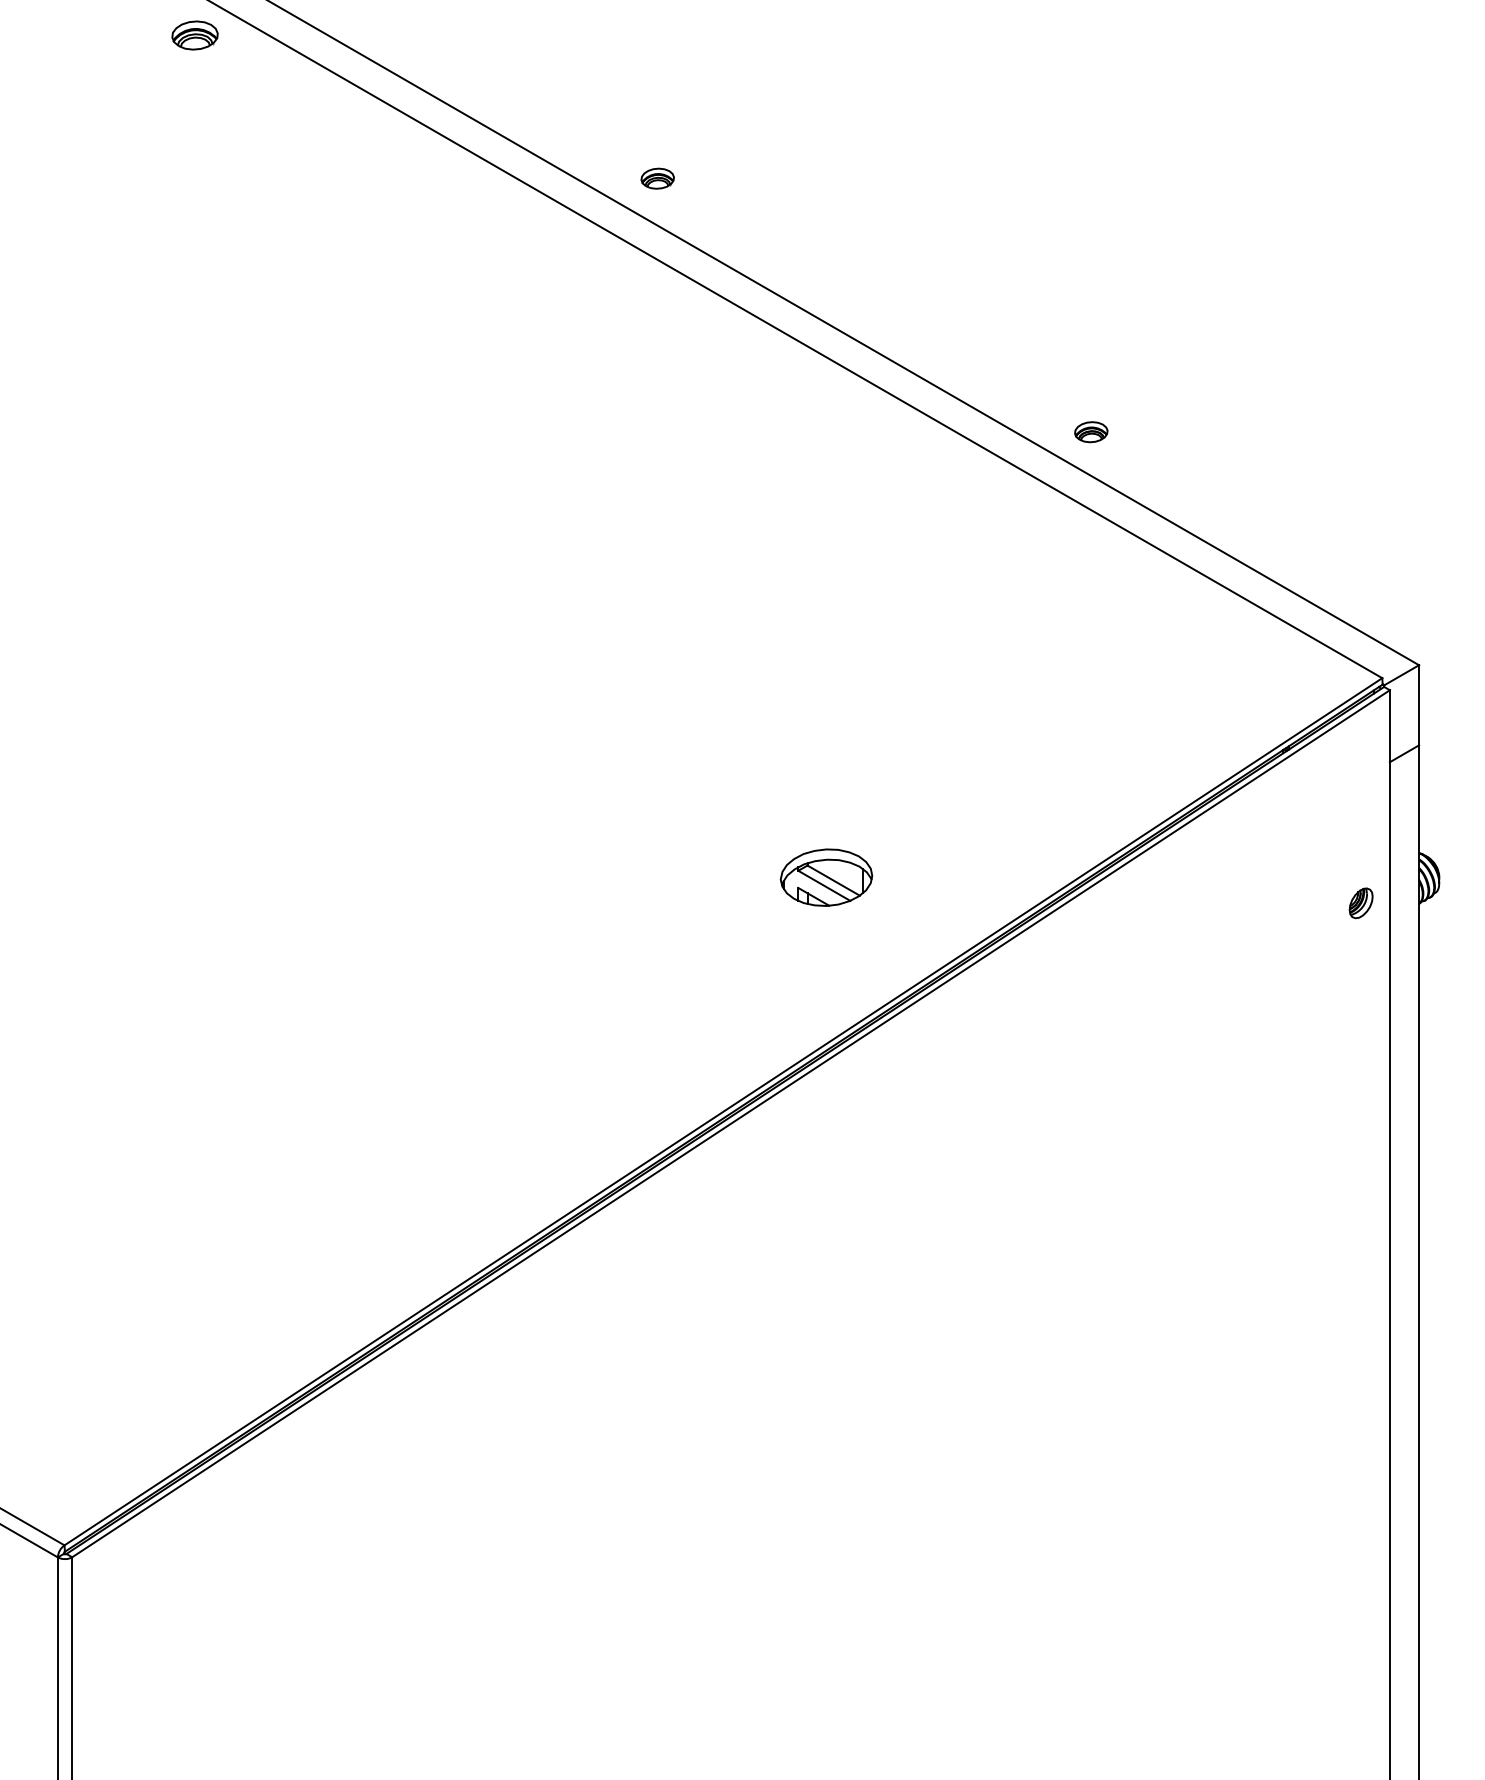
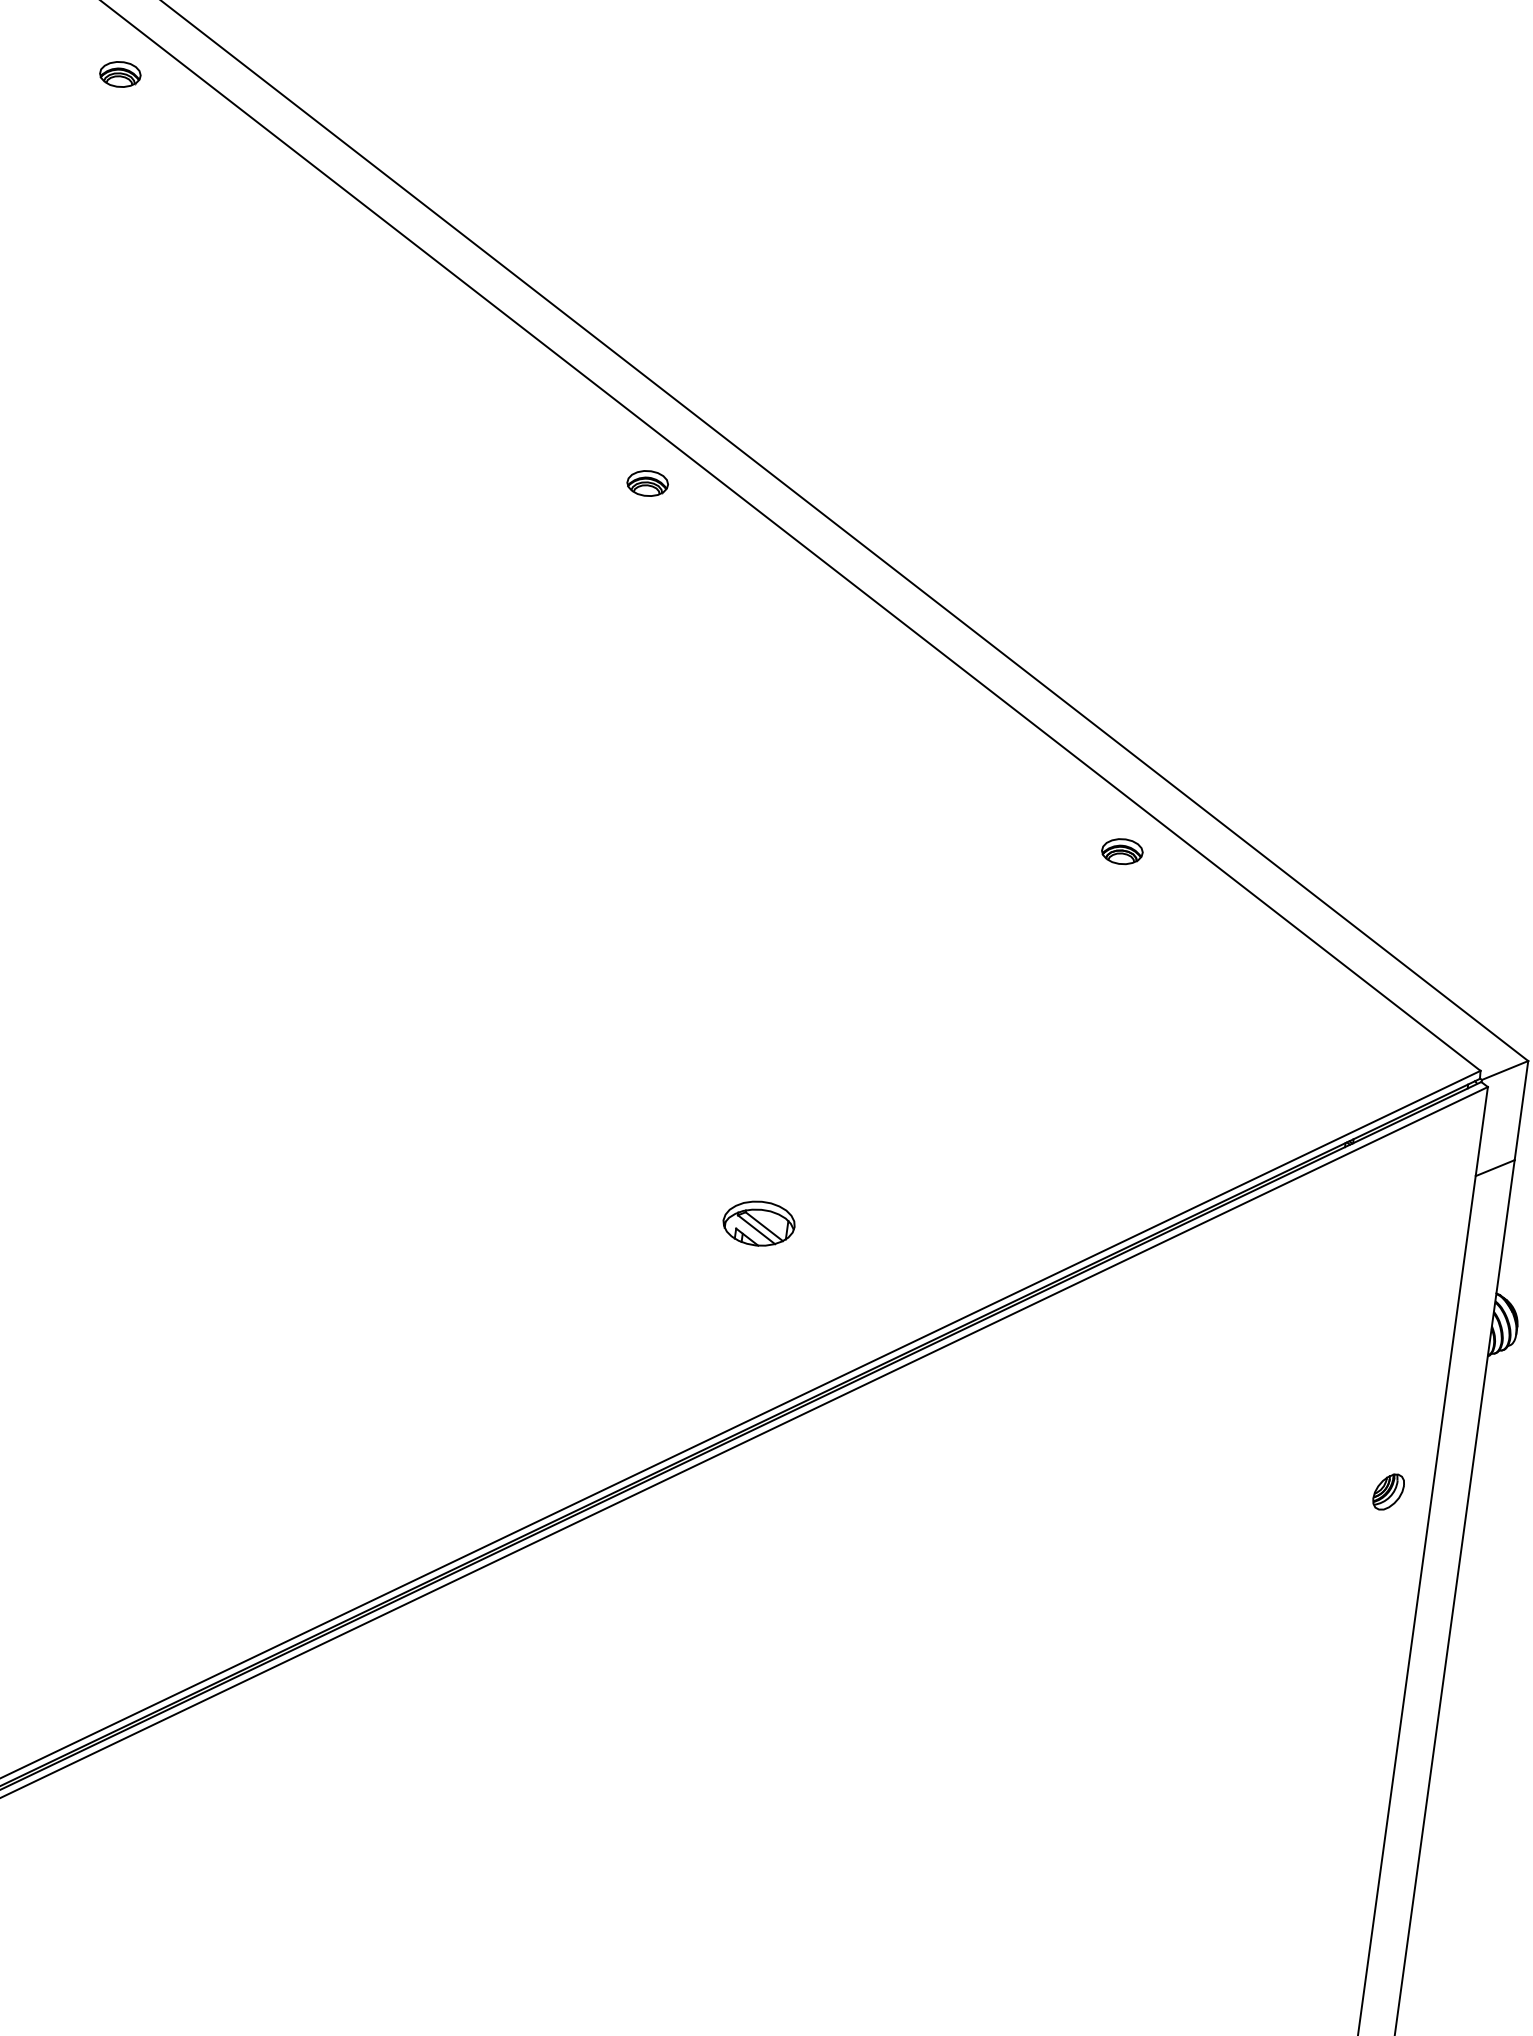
part: (194, 35) -> (119, 74), size x0.71
part: (657, 178) -> (647, 483), moved
part: (1091, 432) -> (1122, 852), moved
part: (826, 877) -> (759, 1223), size x0.62
part: (1360, 903) -> (1387, 1492), moved

